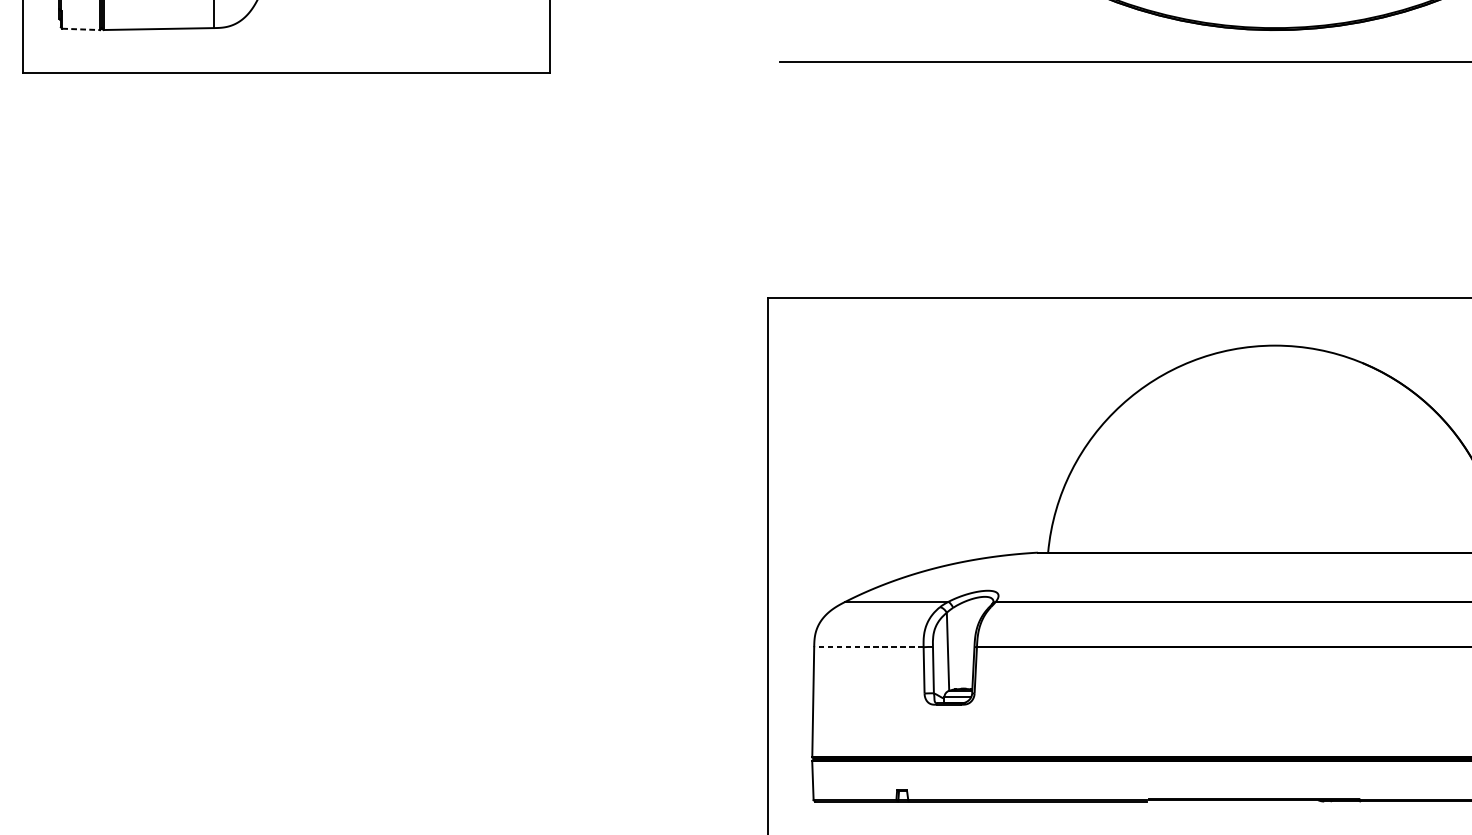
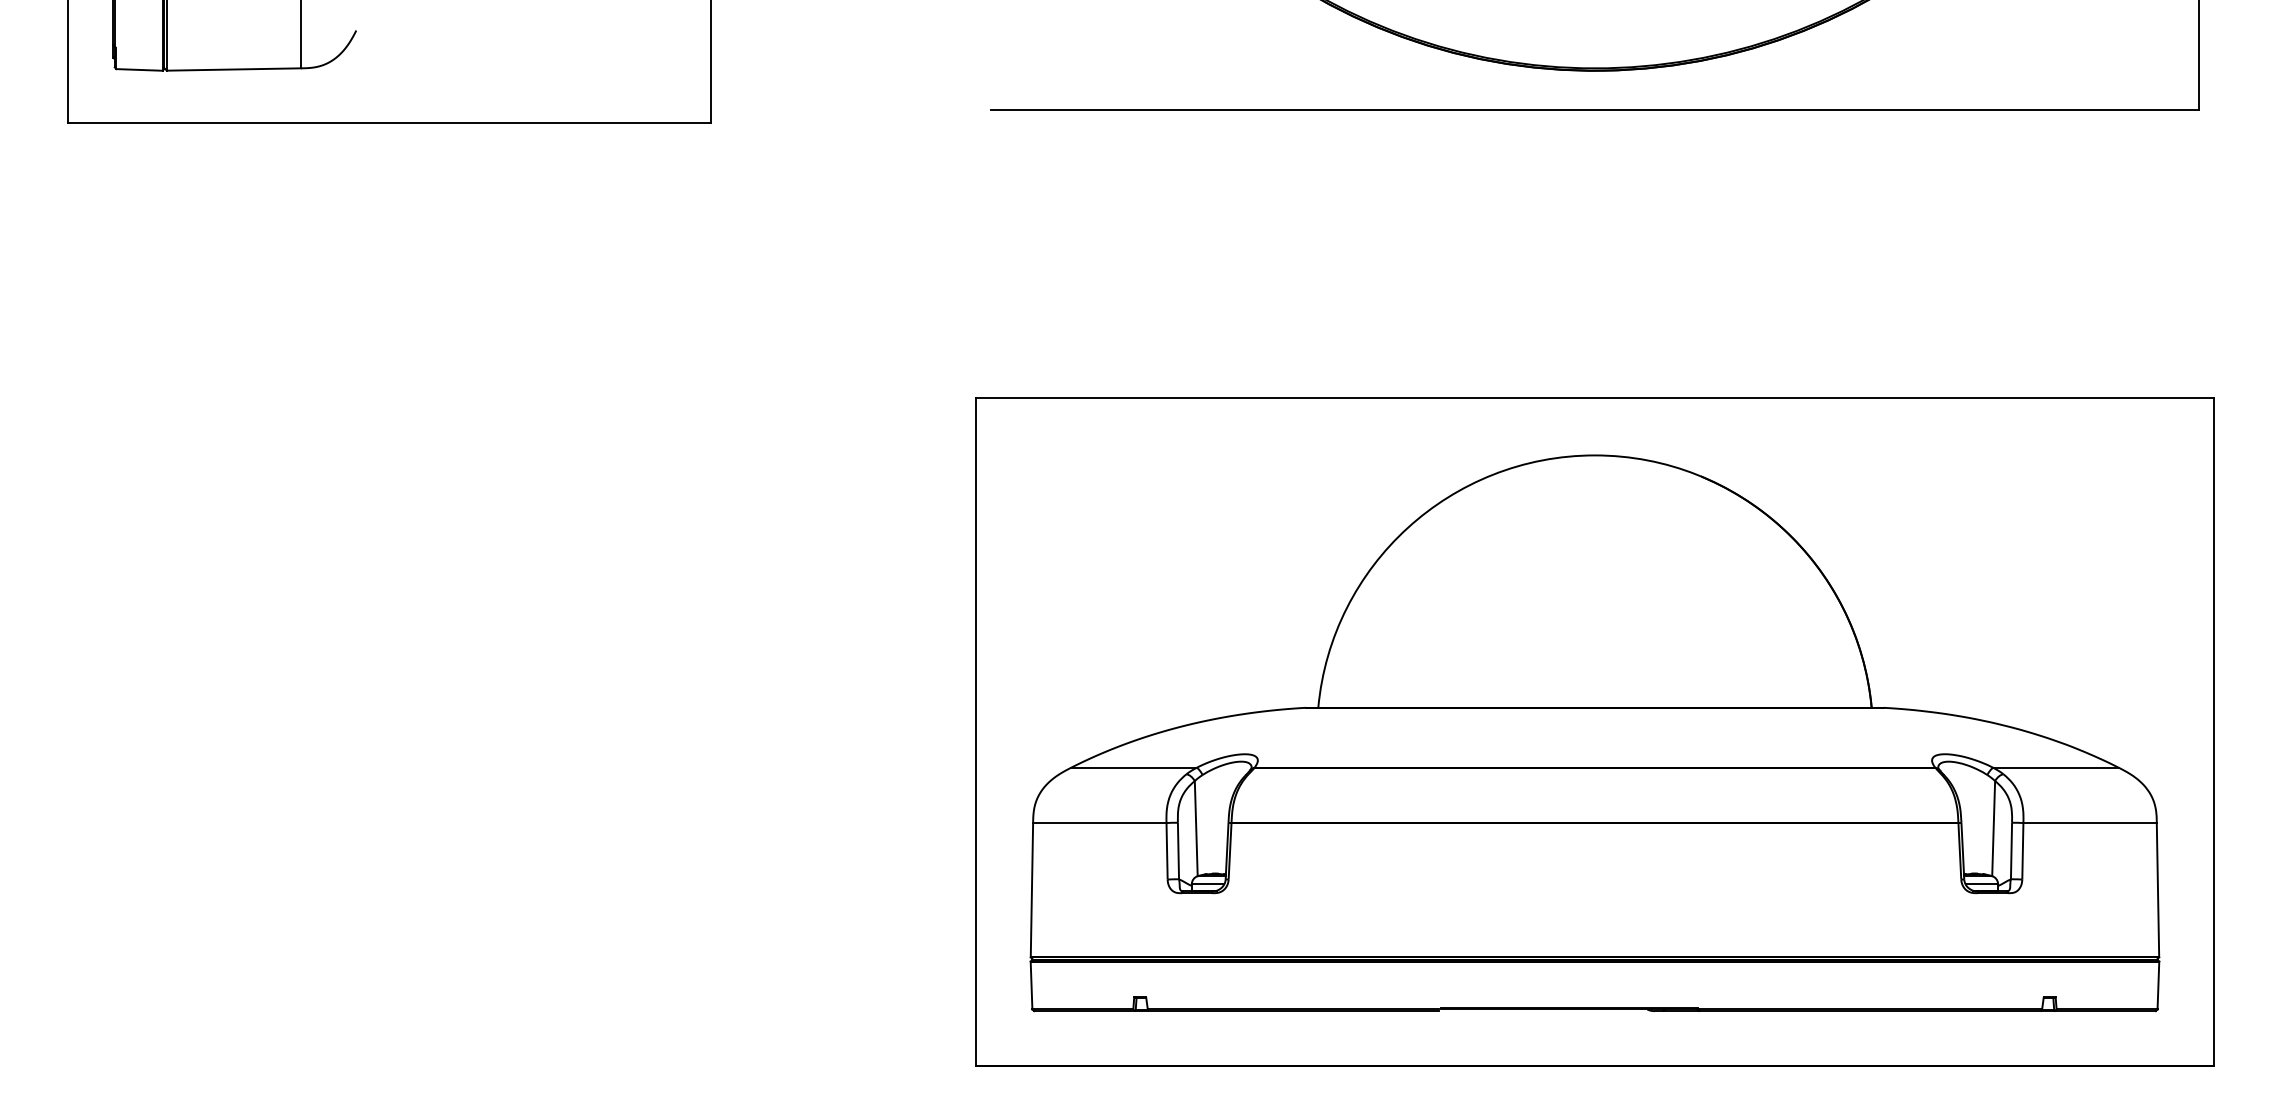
line: (81, 29) -> (140, 69), dashed -> solid
line: (868, 647) -> (1099, 823), dashed -> solid

